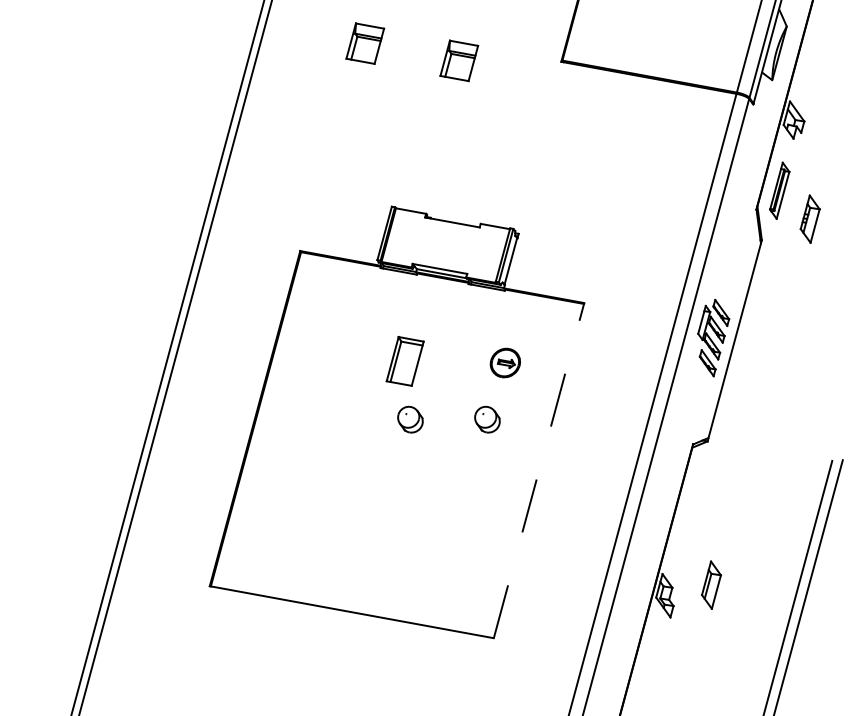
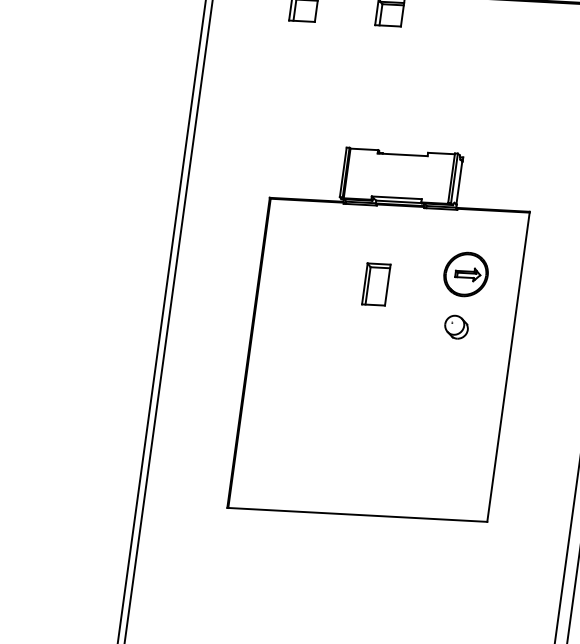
part: (505, 362) -> (466, 273), size x1.67
part: (410, 419) -> (387, 335), removed
line: (539, 470) -> (508, 366), dashed -> solid

